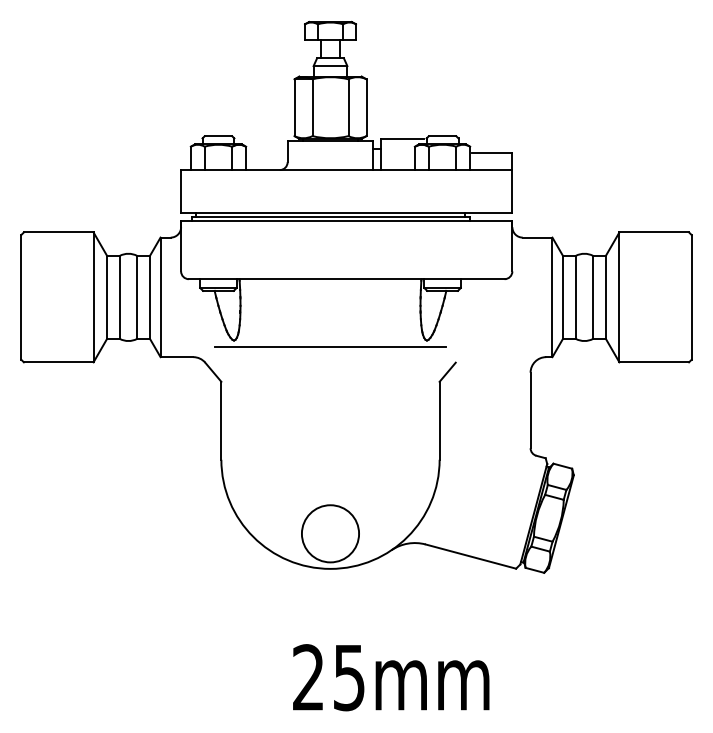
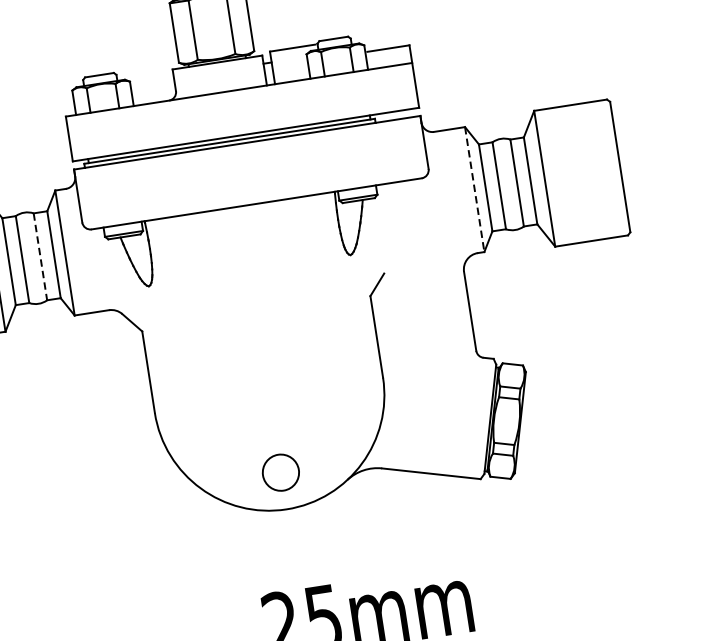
line: (137, 297) -> (40, 256), solid -> dashed
line: (552, 297) -> (474, 189), solid -> dashed
line: (330, 346) -> (250, 276), removed
circle: (330, 533) -> (280, 472), size x0.6

